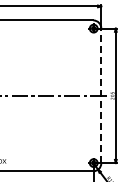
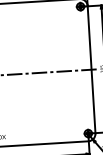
line: (101, 95) -> (91, 69), dashed -> solid

